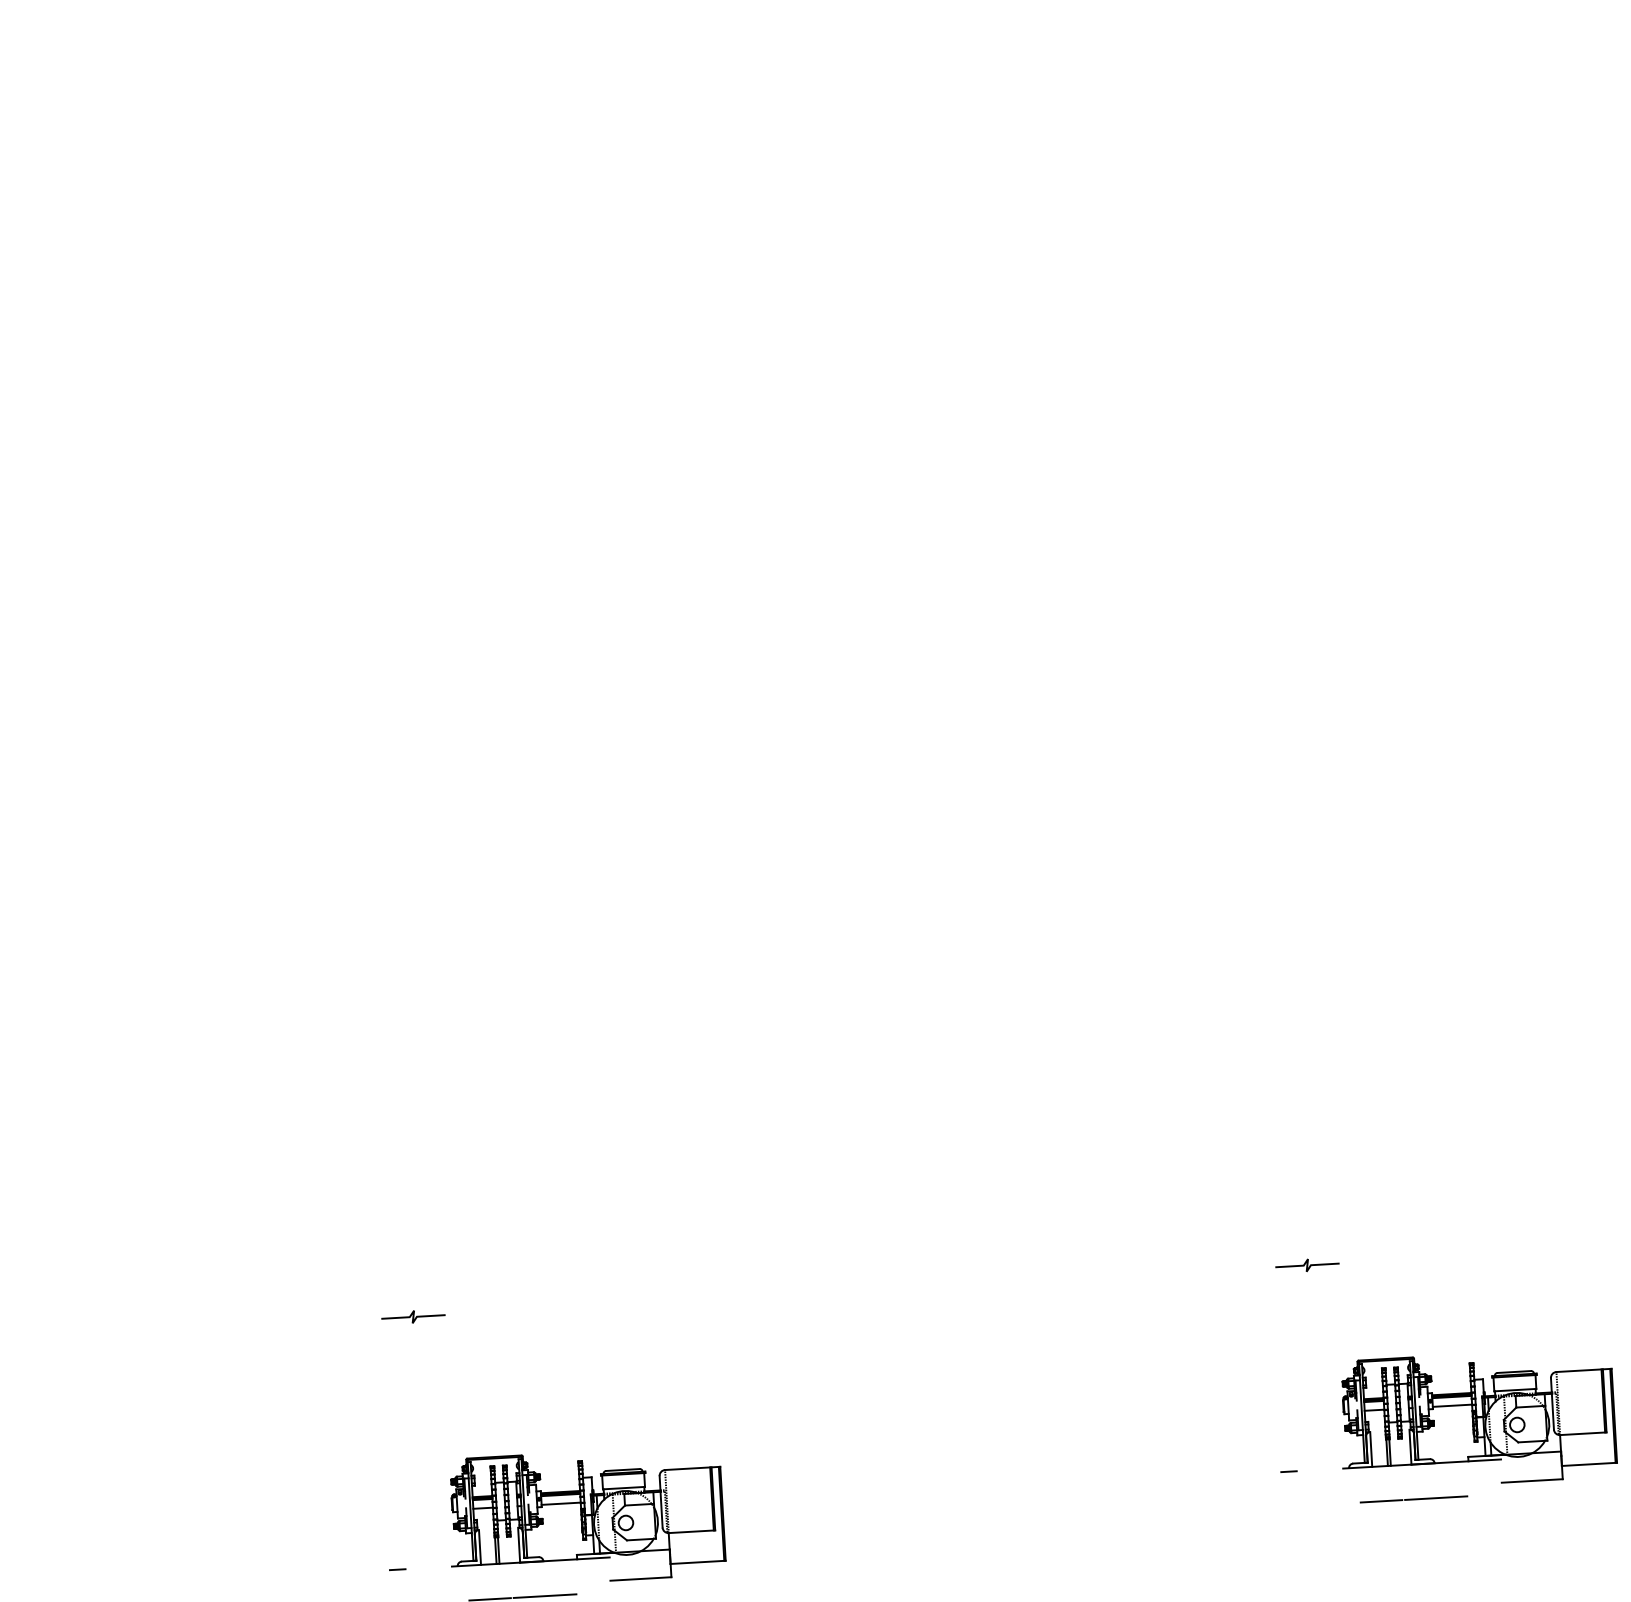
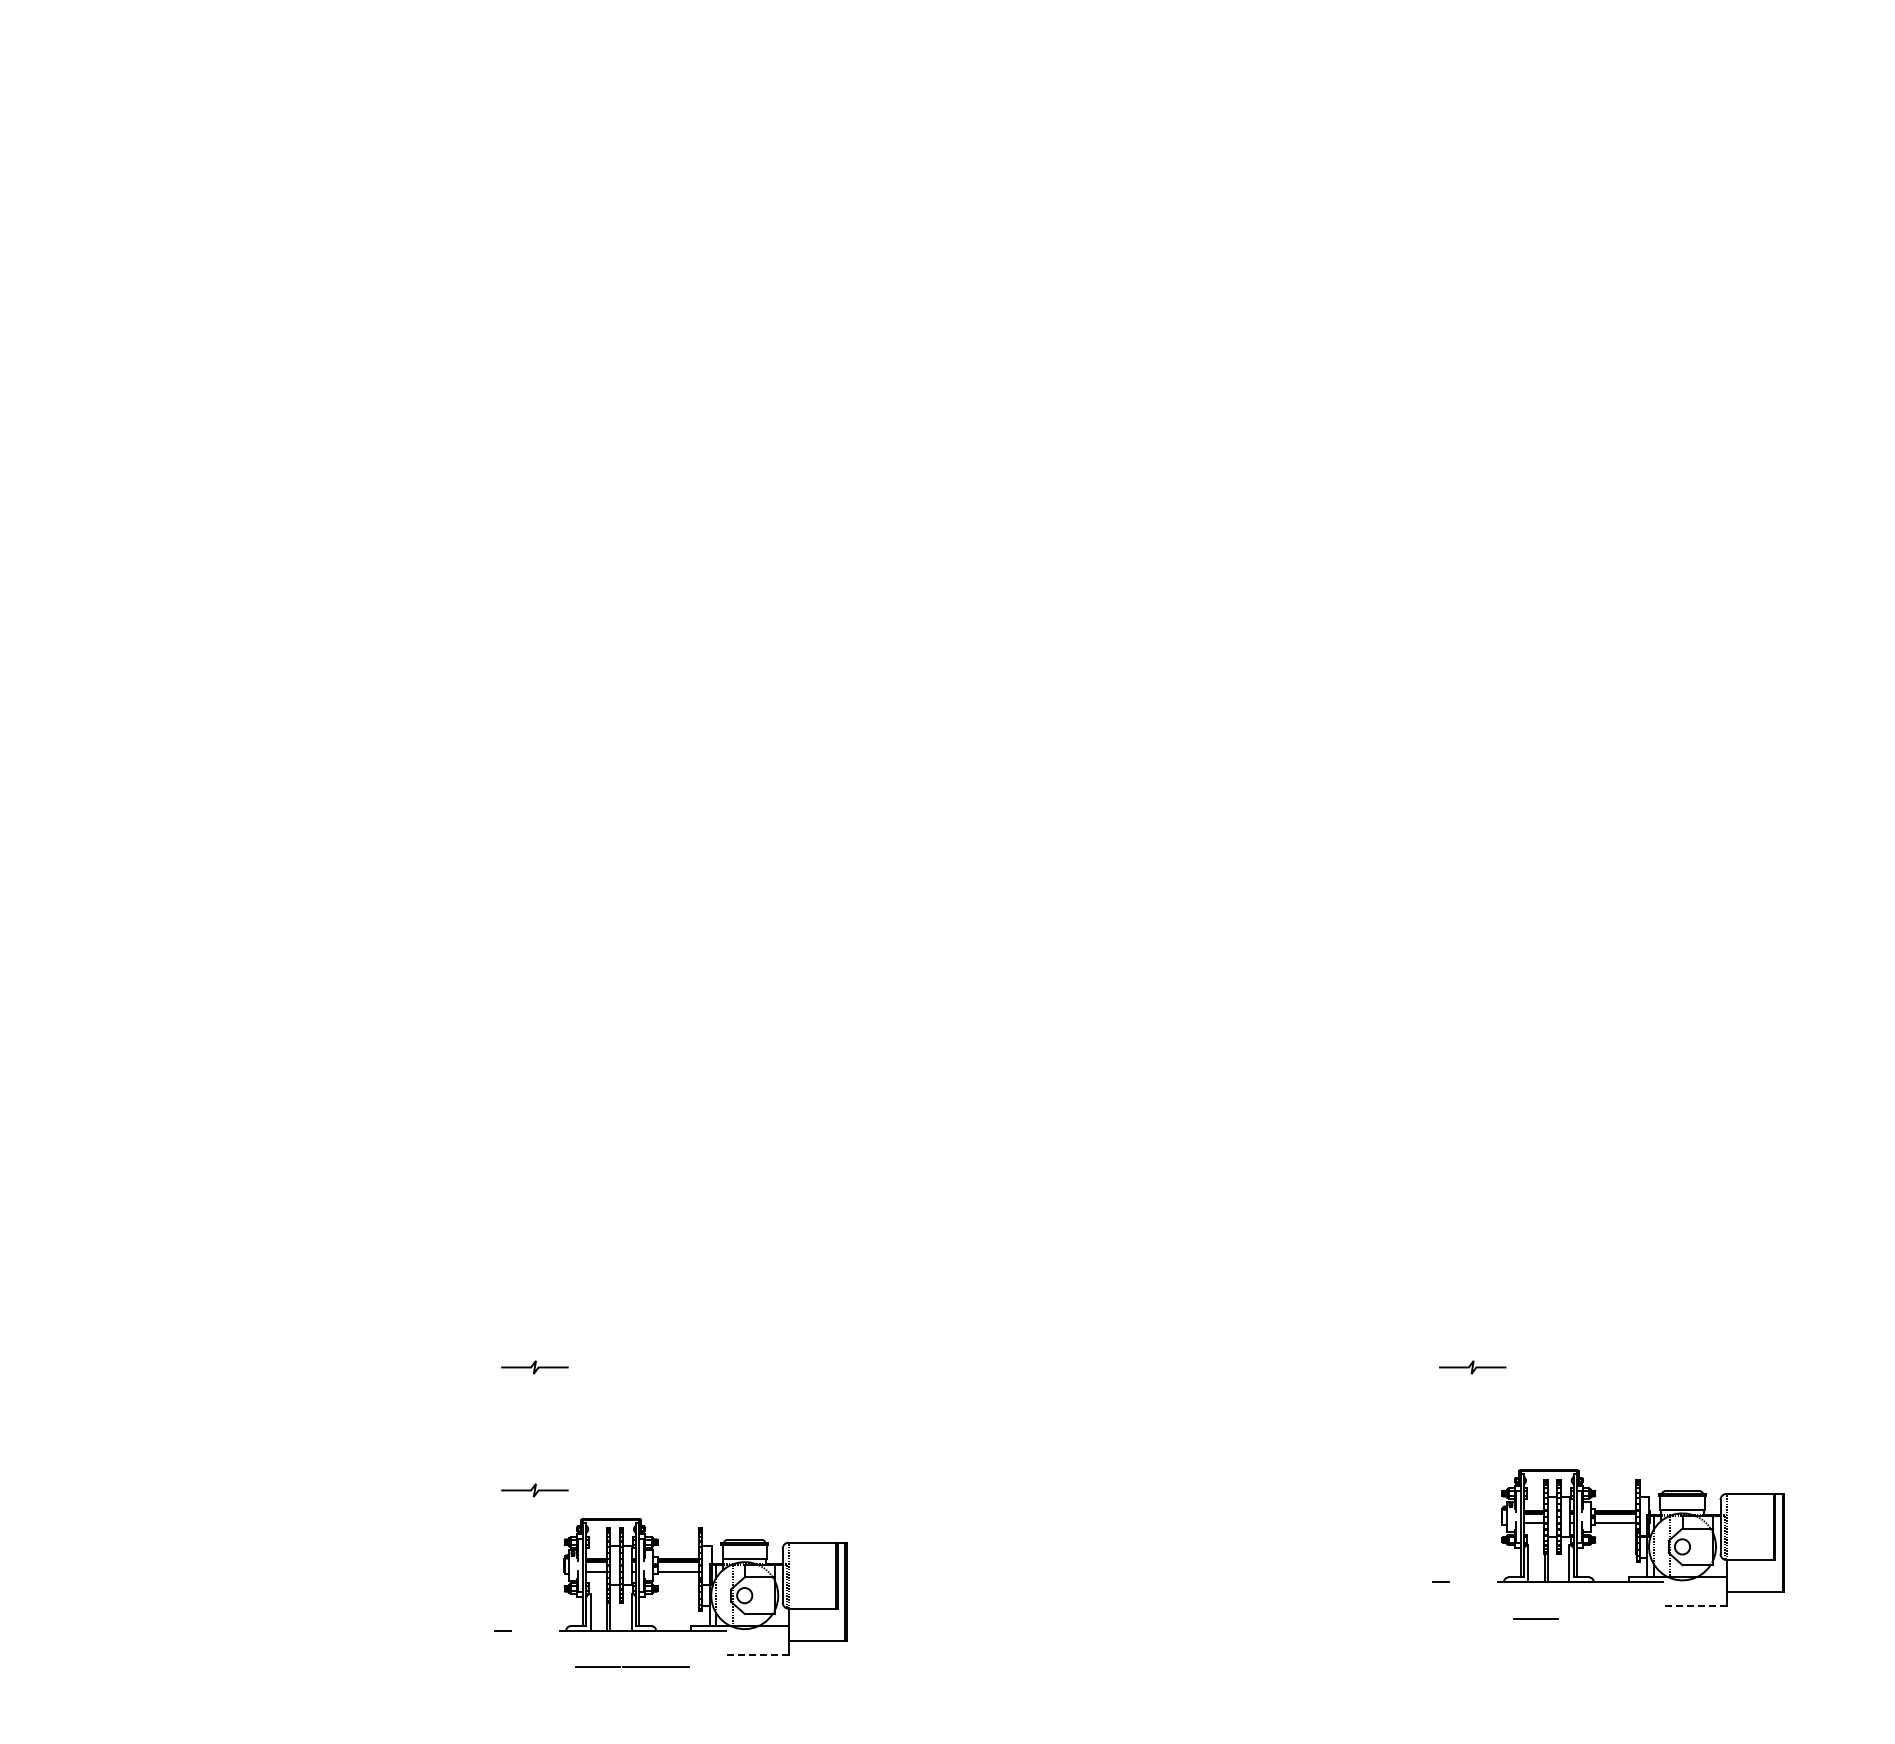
curve: (419, 1434) -> (534, 1490), added
line: (1532, 1481) -> (1694, 1606), solid -> dashed
line: (1435, 1498) -> (1592, 1618), removed
line: (640, 1579) -> (756, 1655), solid -> dashed

